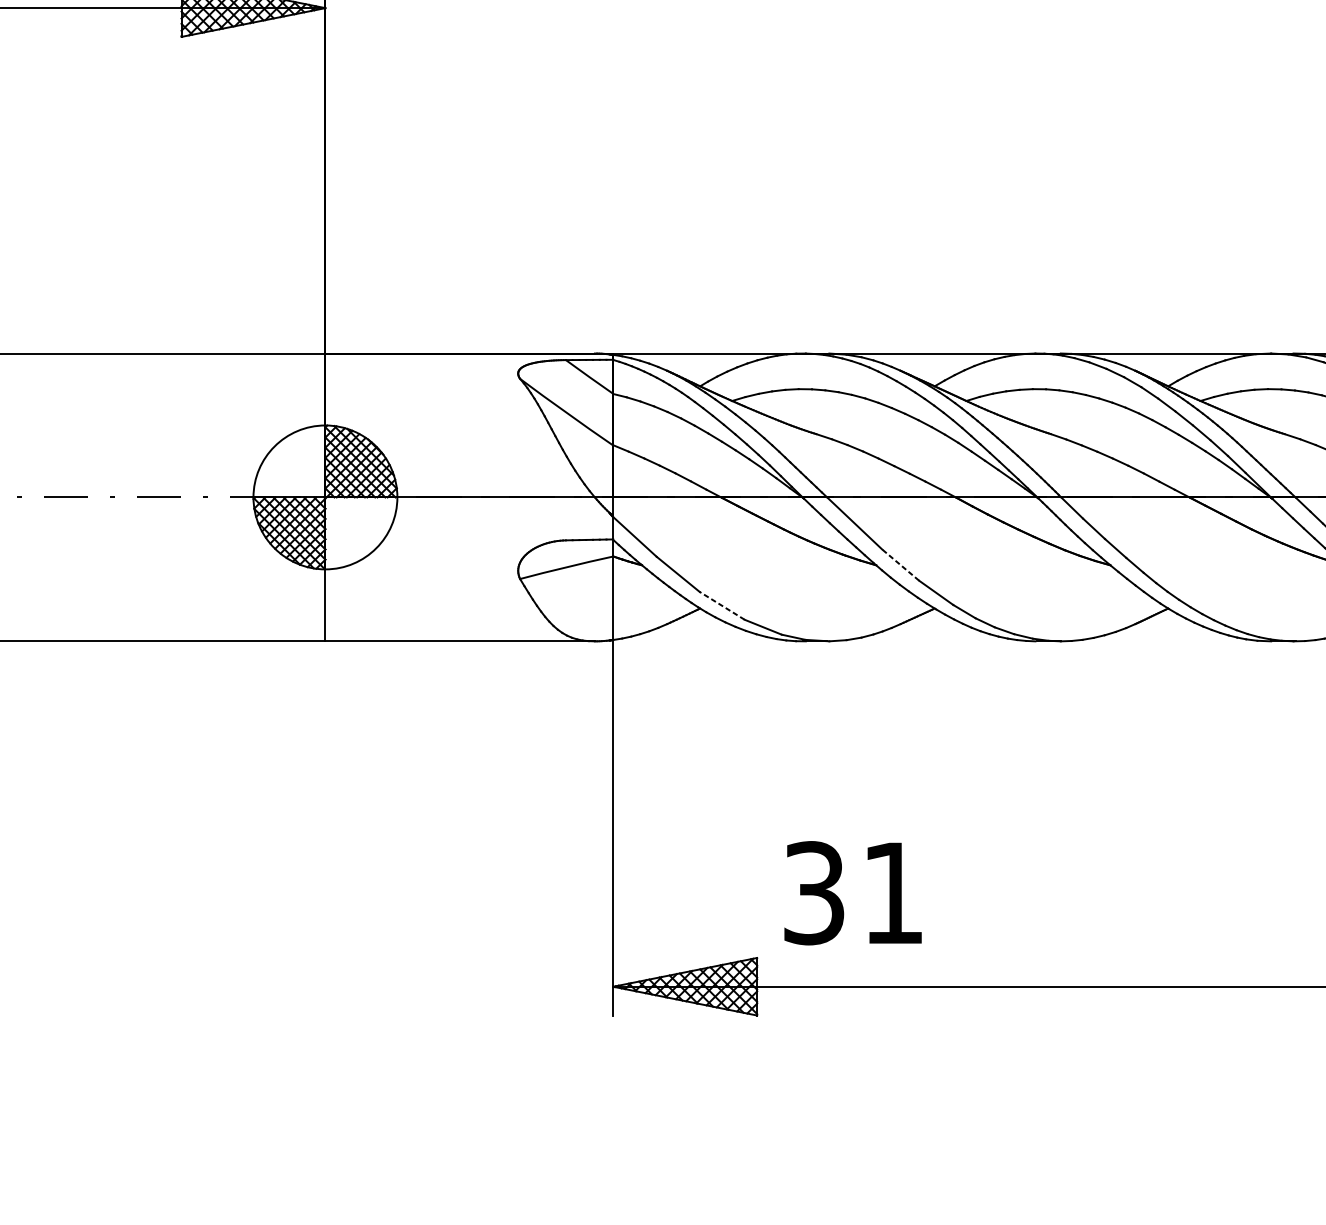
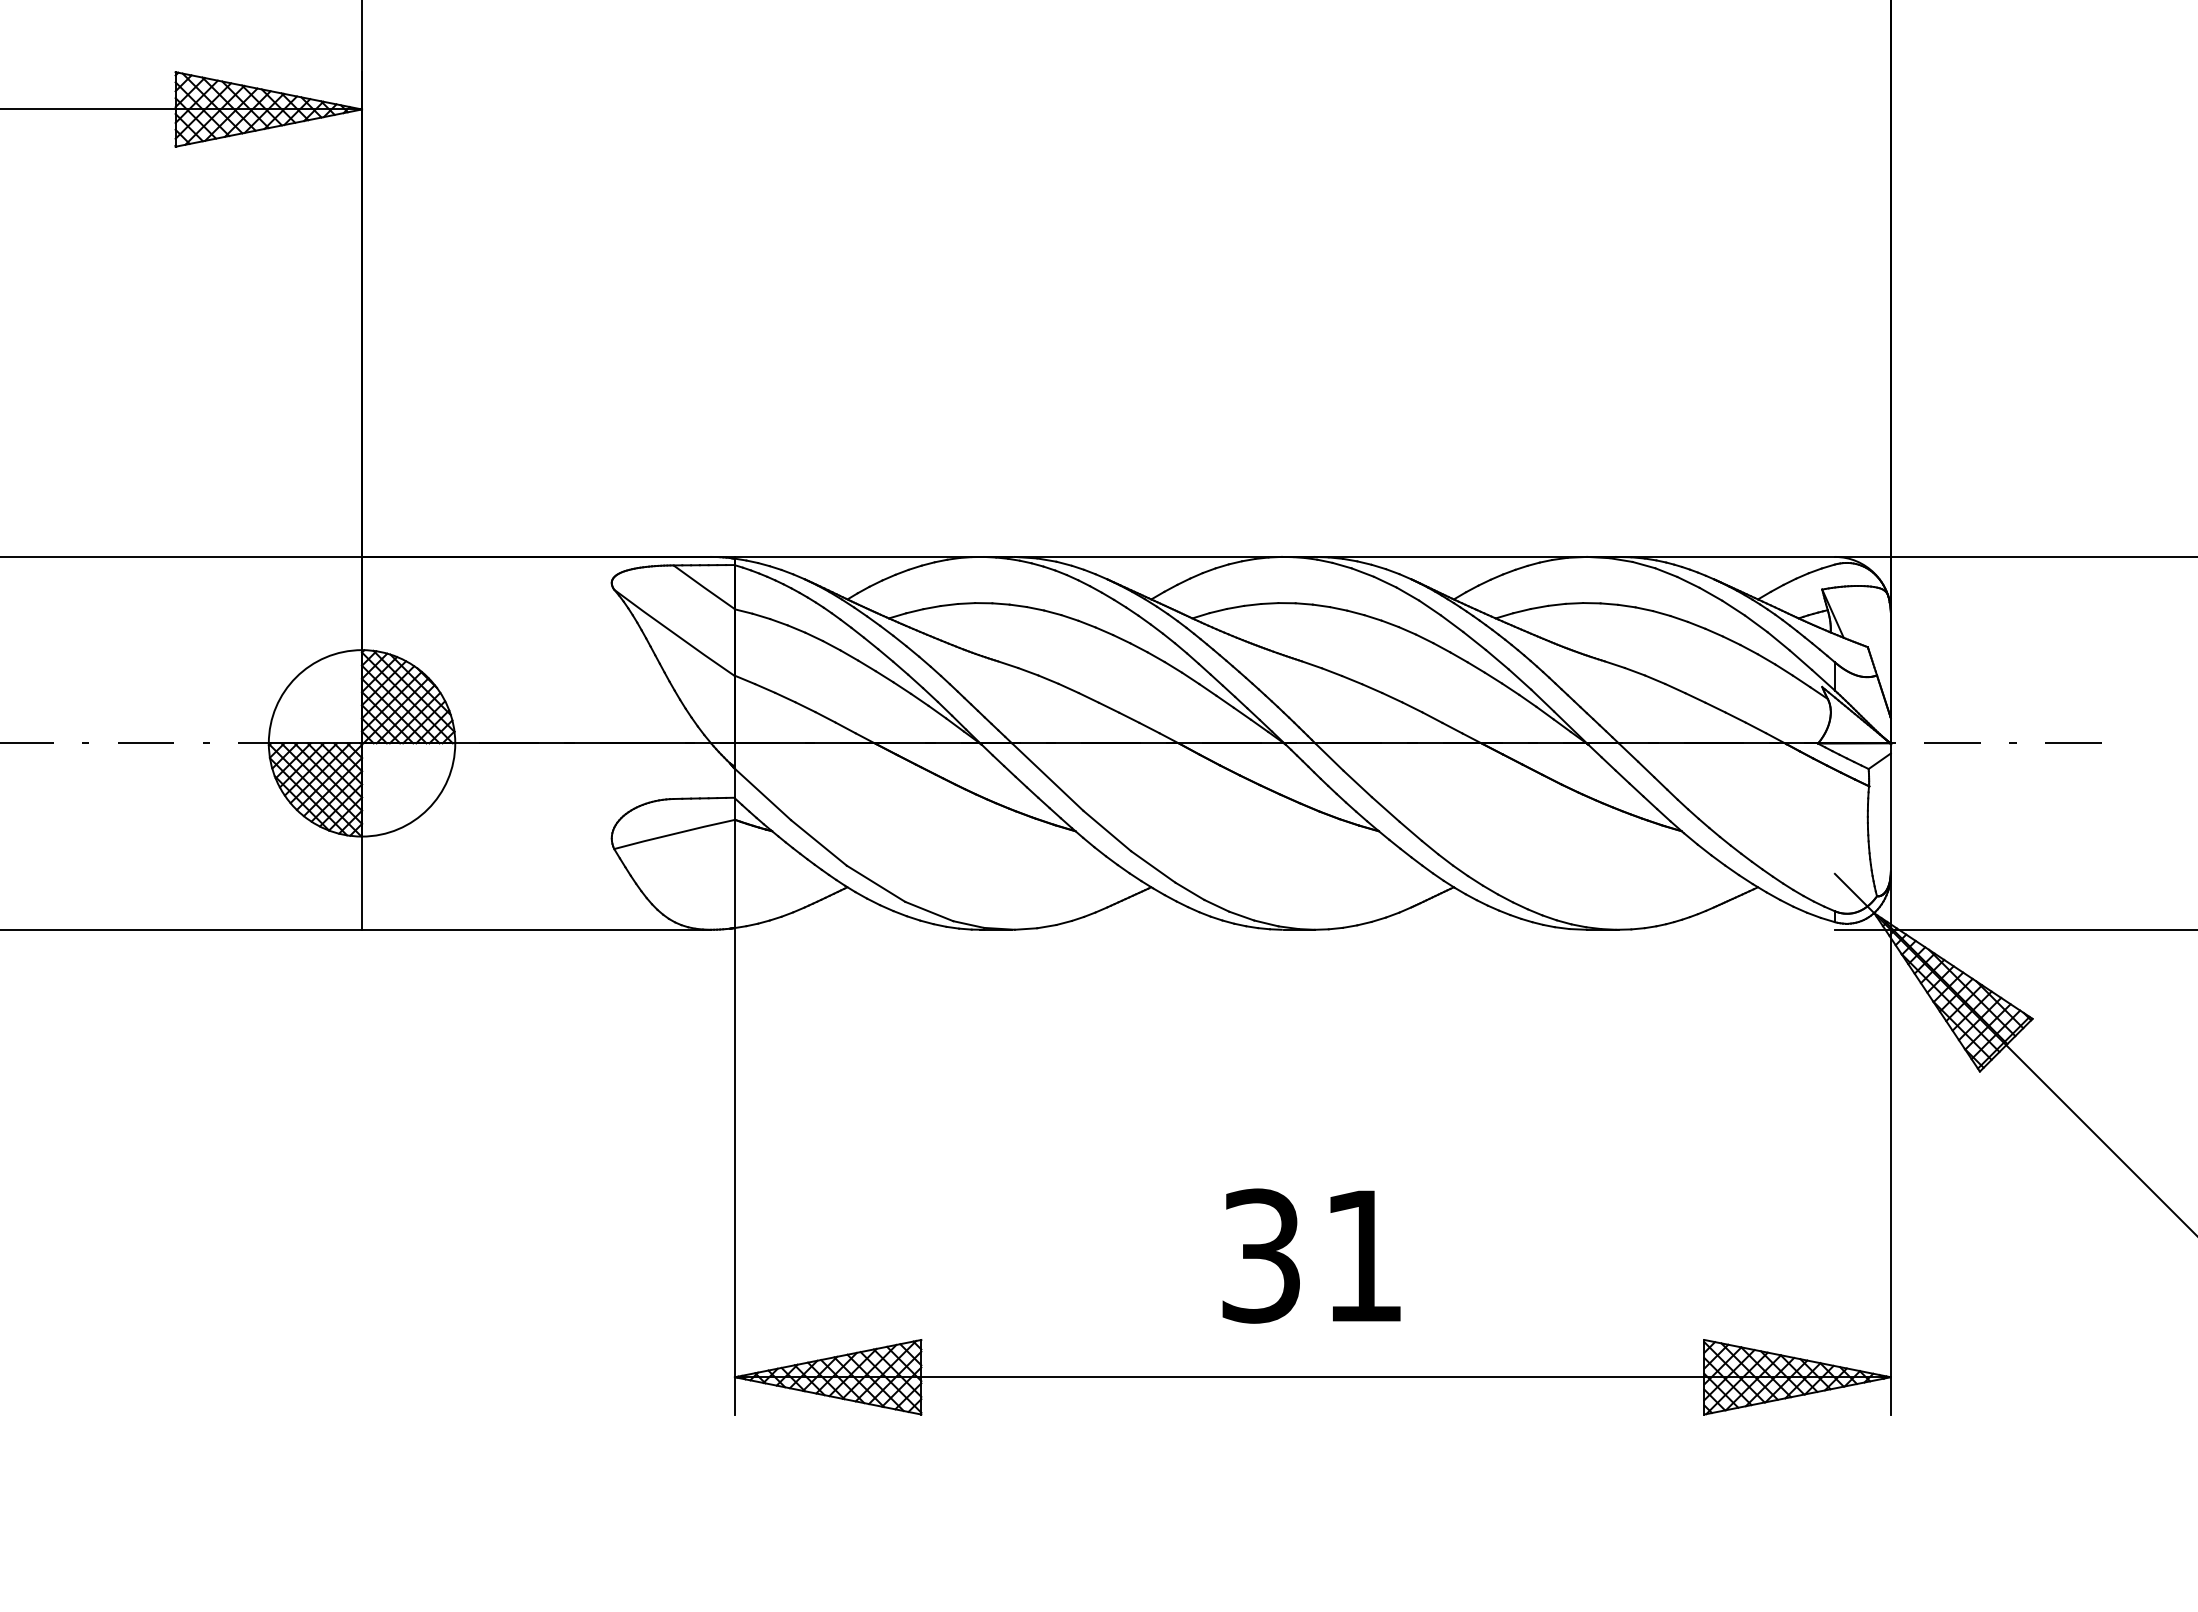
line: (900, 564) -> (1106, 830), dashed -> solid
line: (721, 605) -> (875, 883), dashed -> solid
text: (853, 892) -> (1311, 1255), moved

